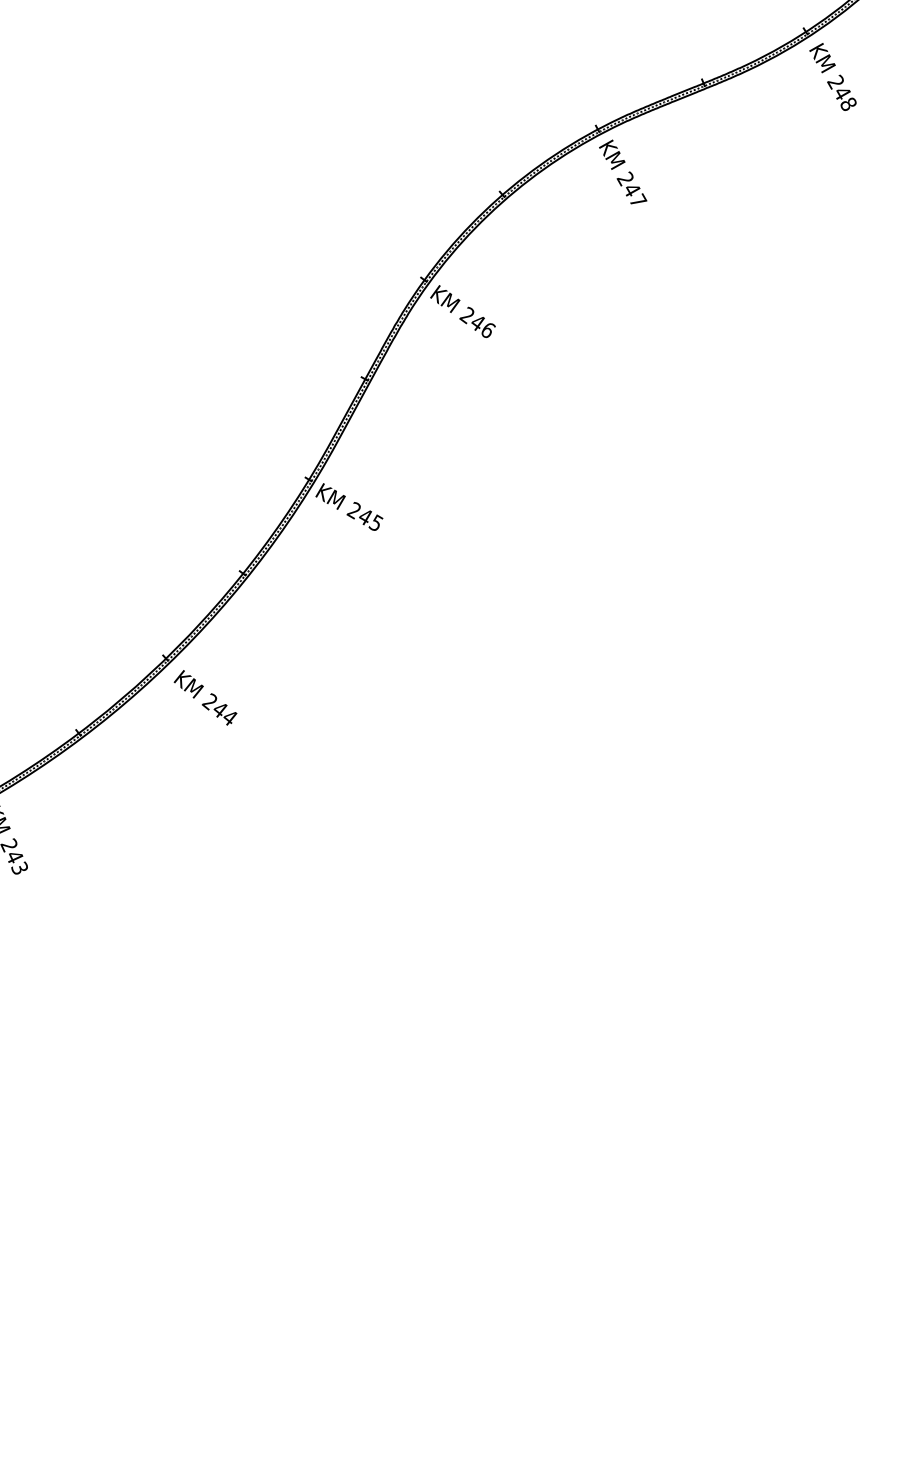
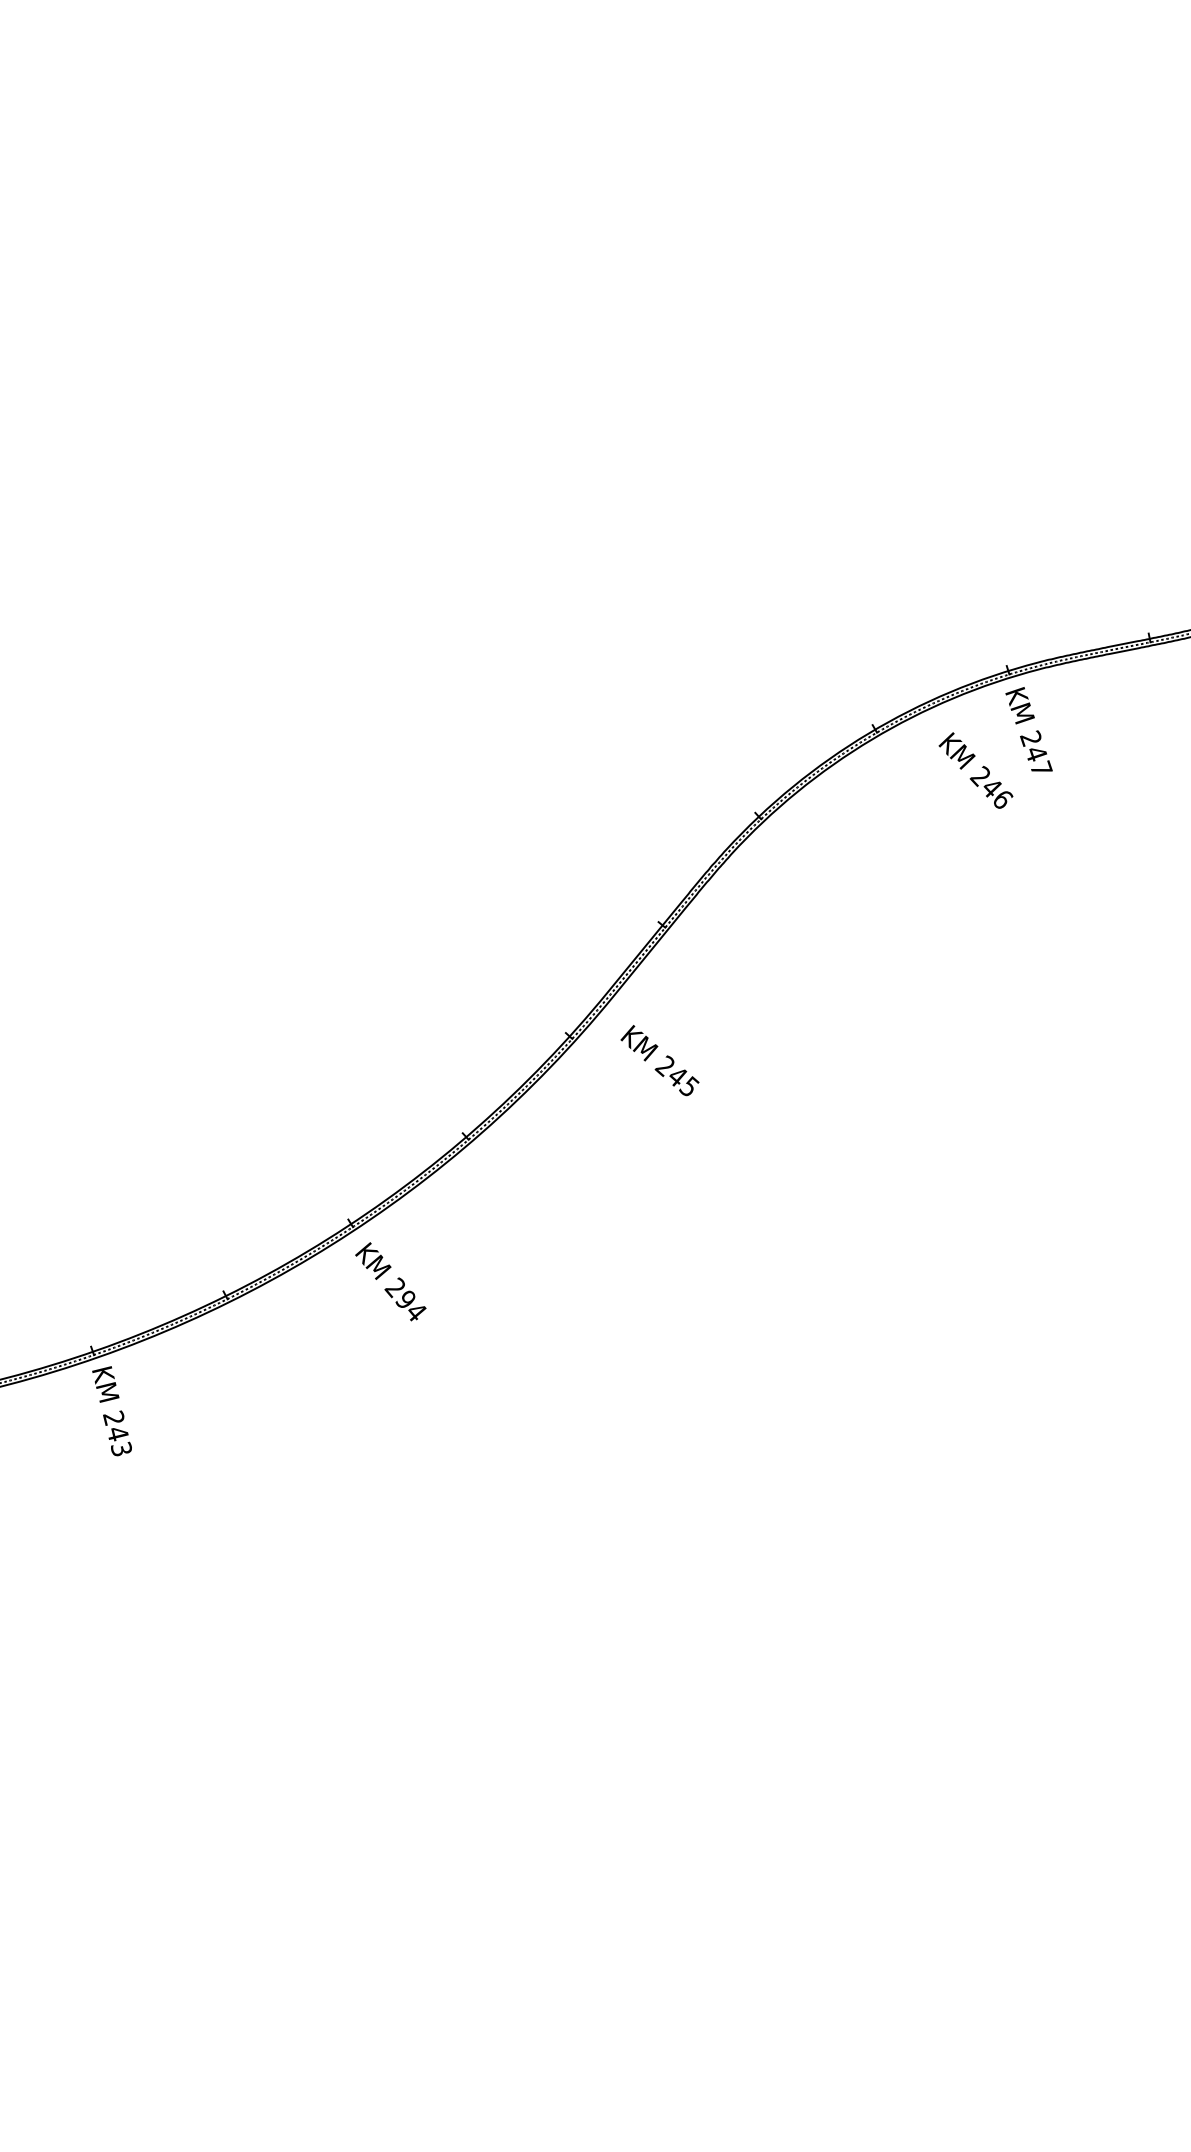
text: (462, 311) -> (975, 770), moved
text: (348, 507) -> (659, 1060), moved
text: (219, 709) -> (405, 1299), 244 -> 294

